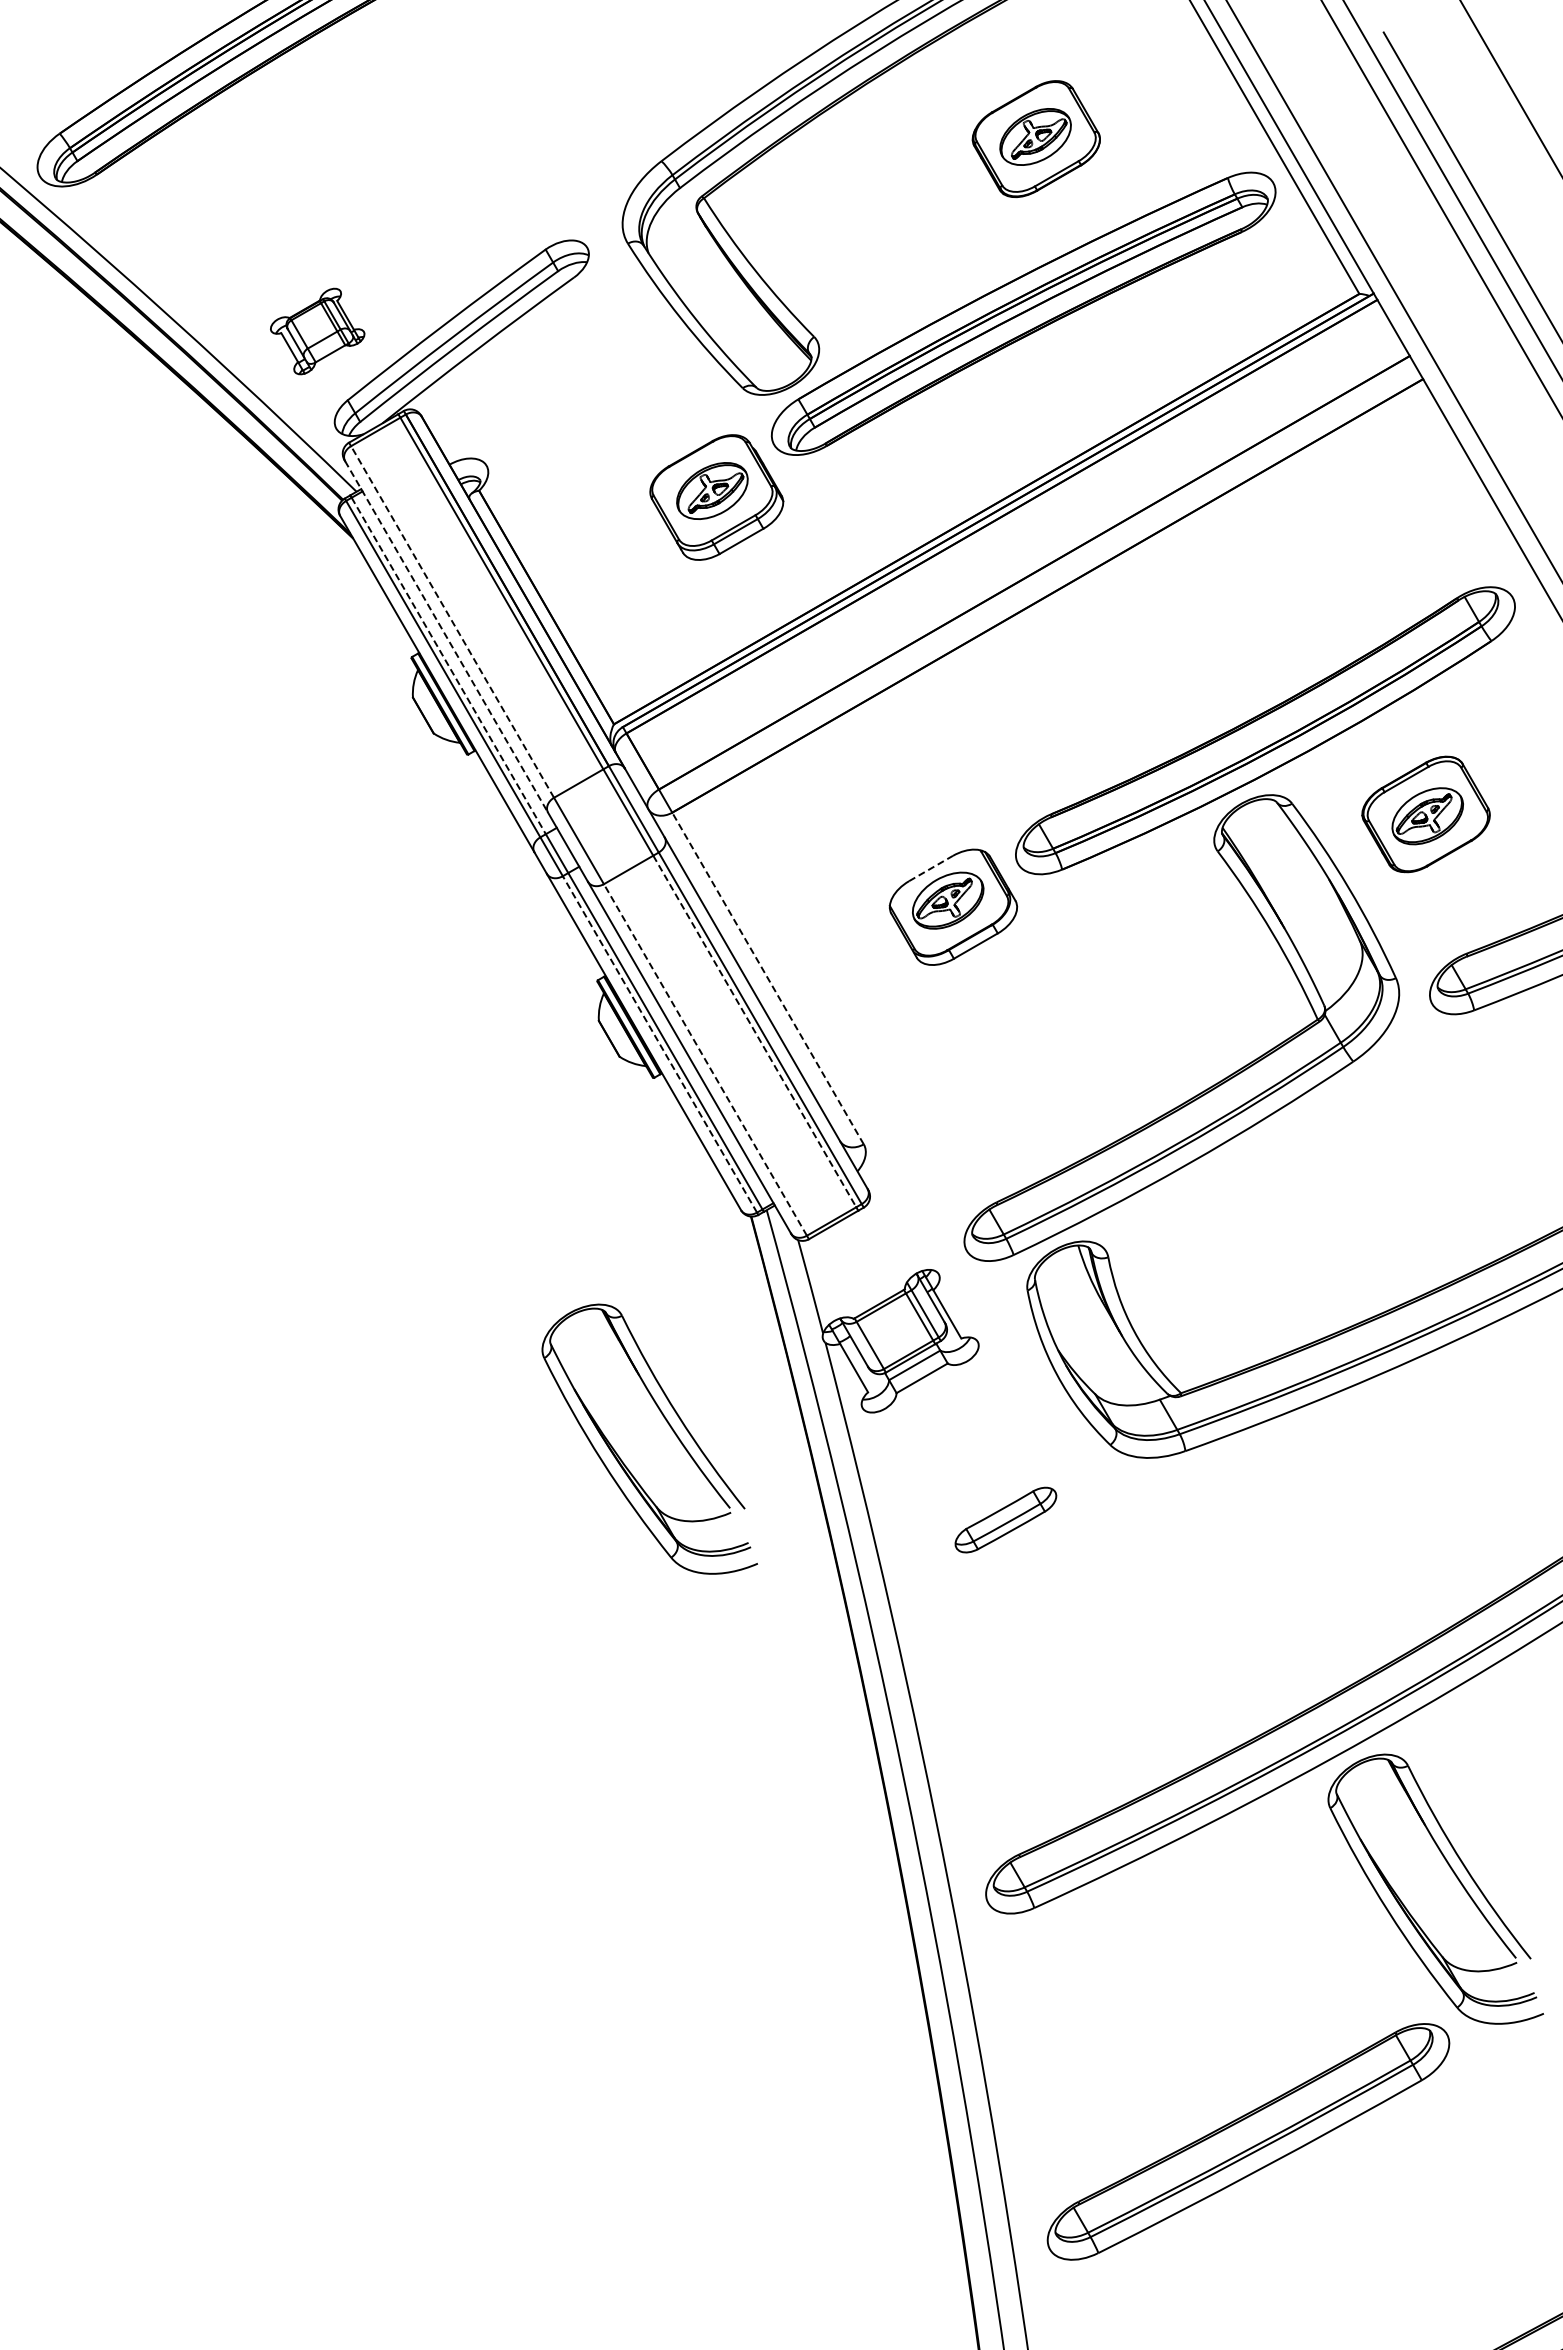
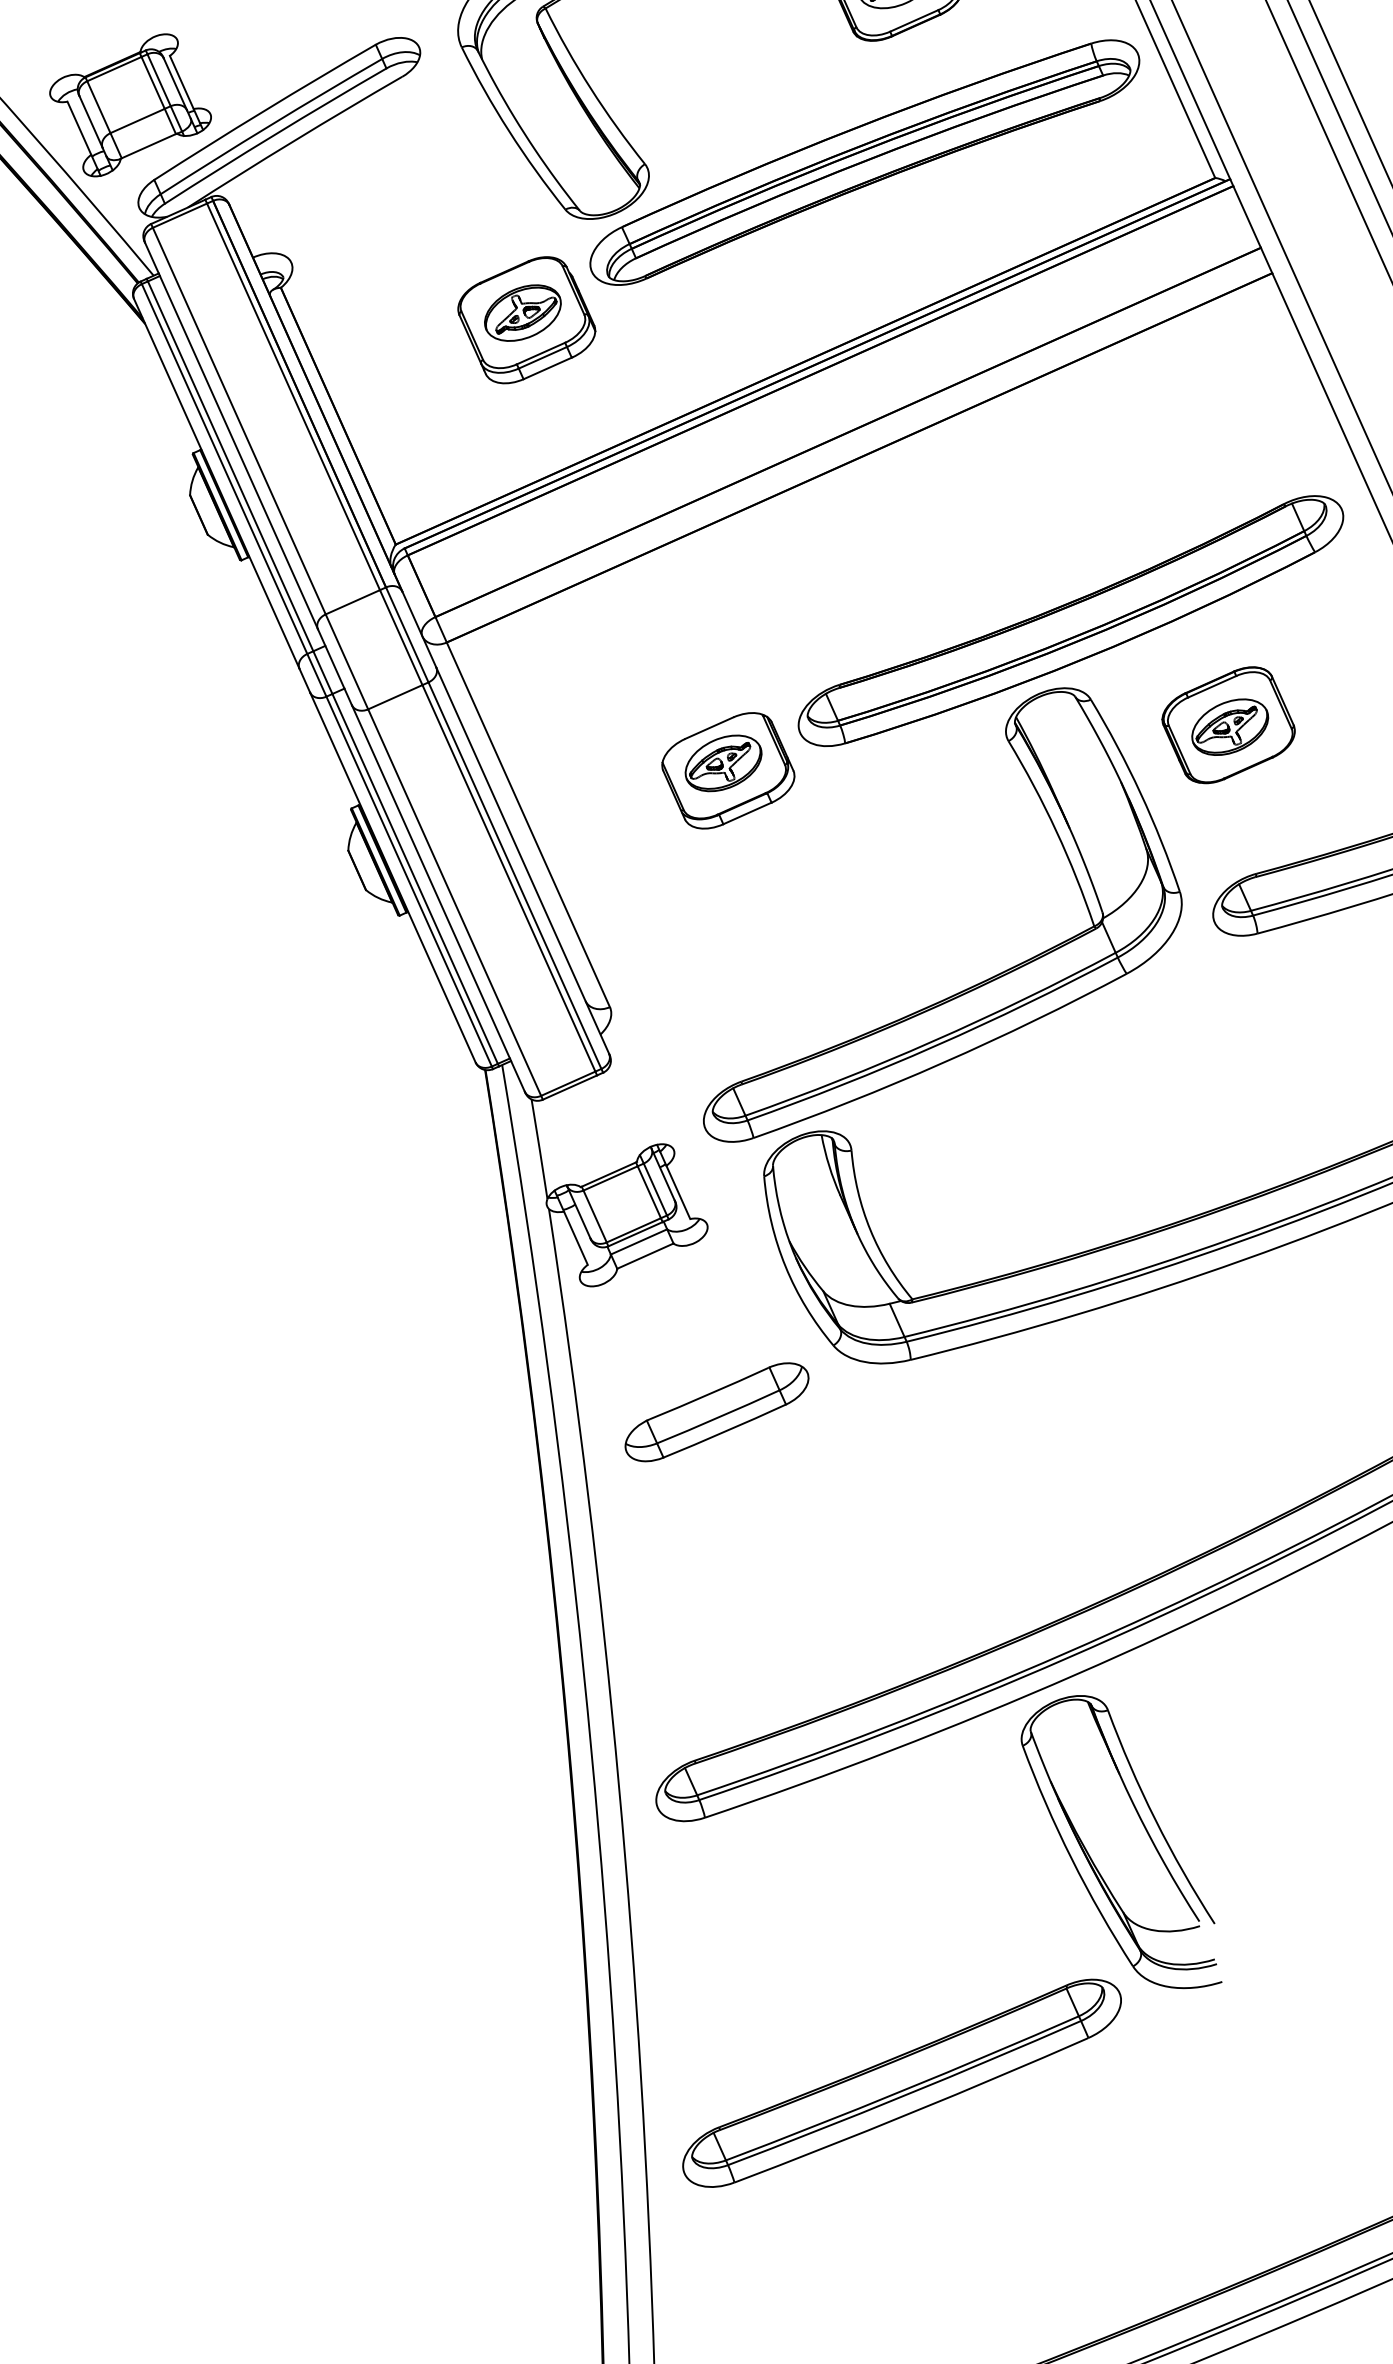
part: (317, 331) -> (130, 105), size x1.67
line: (452, 621) -> (239, 420), dashed -> solid
line: (446, 637) -> (231, 436), dashed -> solid
line: (449, 666) -> (231, 466), dashed -> solid
line: (931, 868) -> (709, 728), dashed -> solid
line: (768, 978) -> (528, 824), dashed -> solid
line: (754, 1031) -> (508, 878), dashed -> solid
line: (659, 1044) -> (408, 881), dashed -> solid
line: (705, 1059) -> (454, 902), dashed -> solid
part: (670, 1428) -> (378, 1281), removed
part: (1005, 1519) -> (716, 1411), size x1.67

